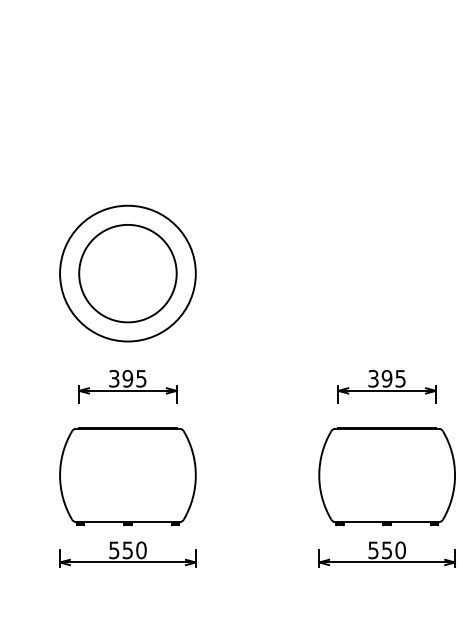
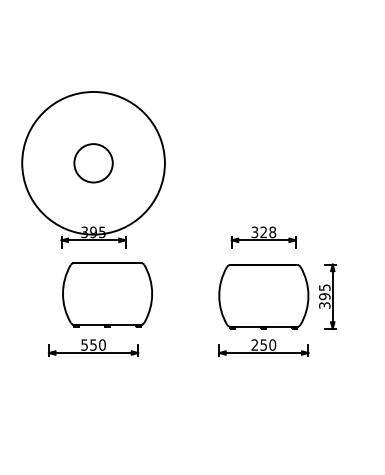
circle: (127, 272) -> (93, 162), size x1.6
circle: (127, 273) -> (93, 163), size x0.6
text: (394, 378) -> (268, 232), 395 -> 328
part: (127, 476) -> (107, 294), moved
text: (372, 549) -> (254, 344), 550 -> 250

